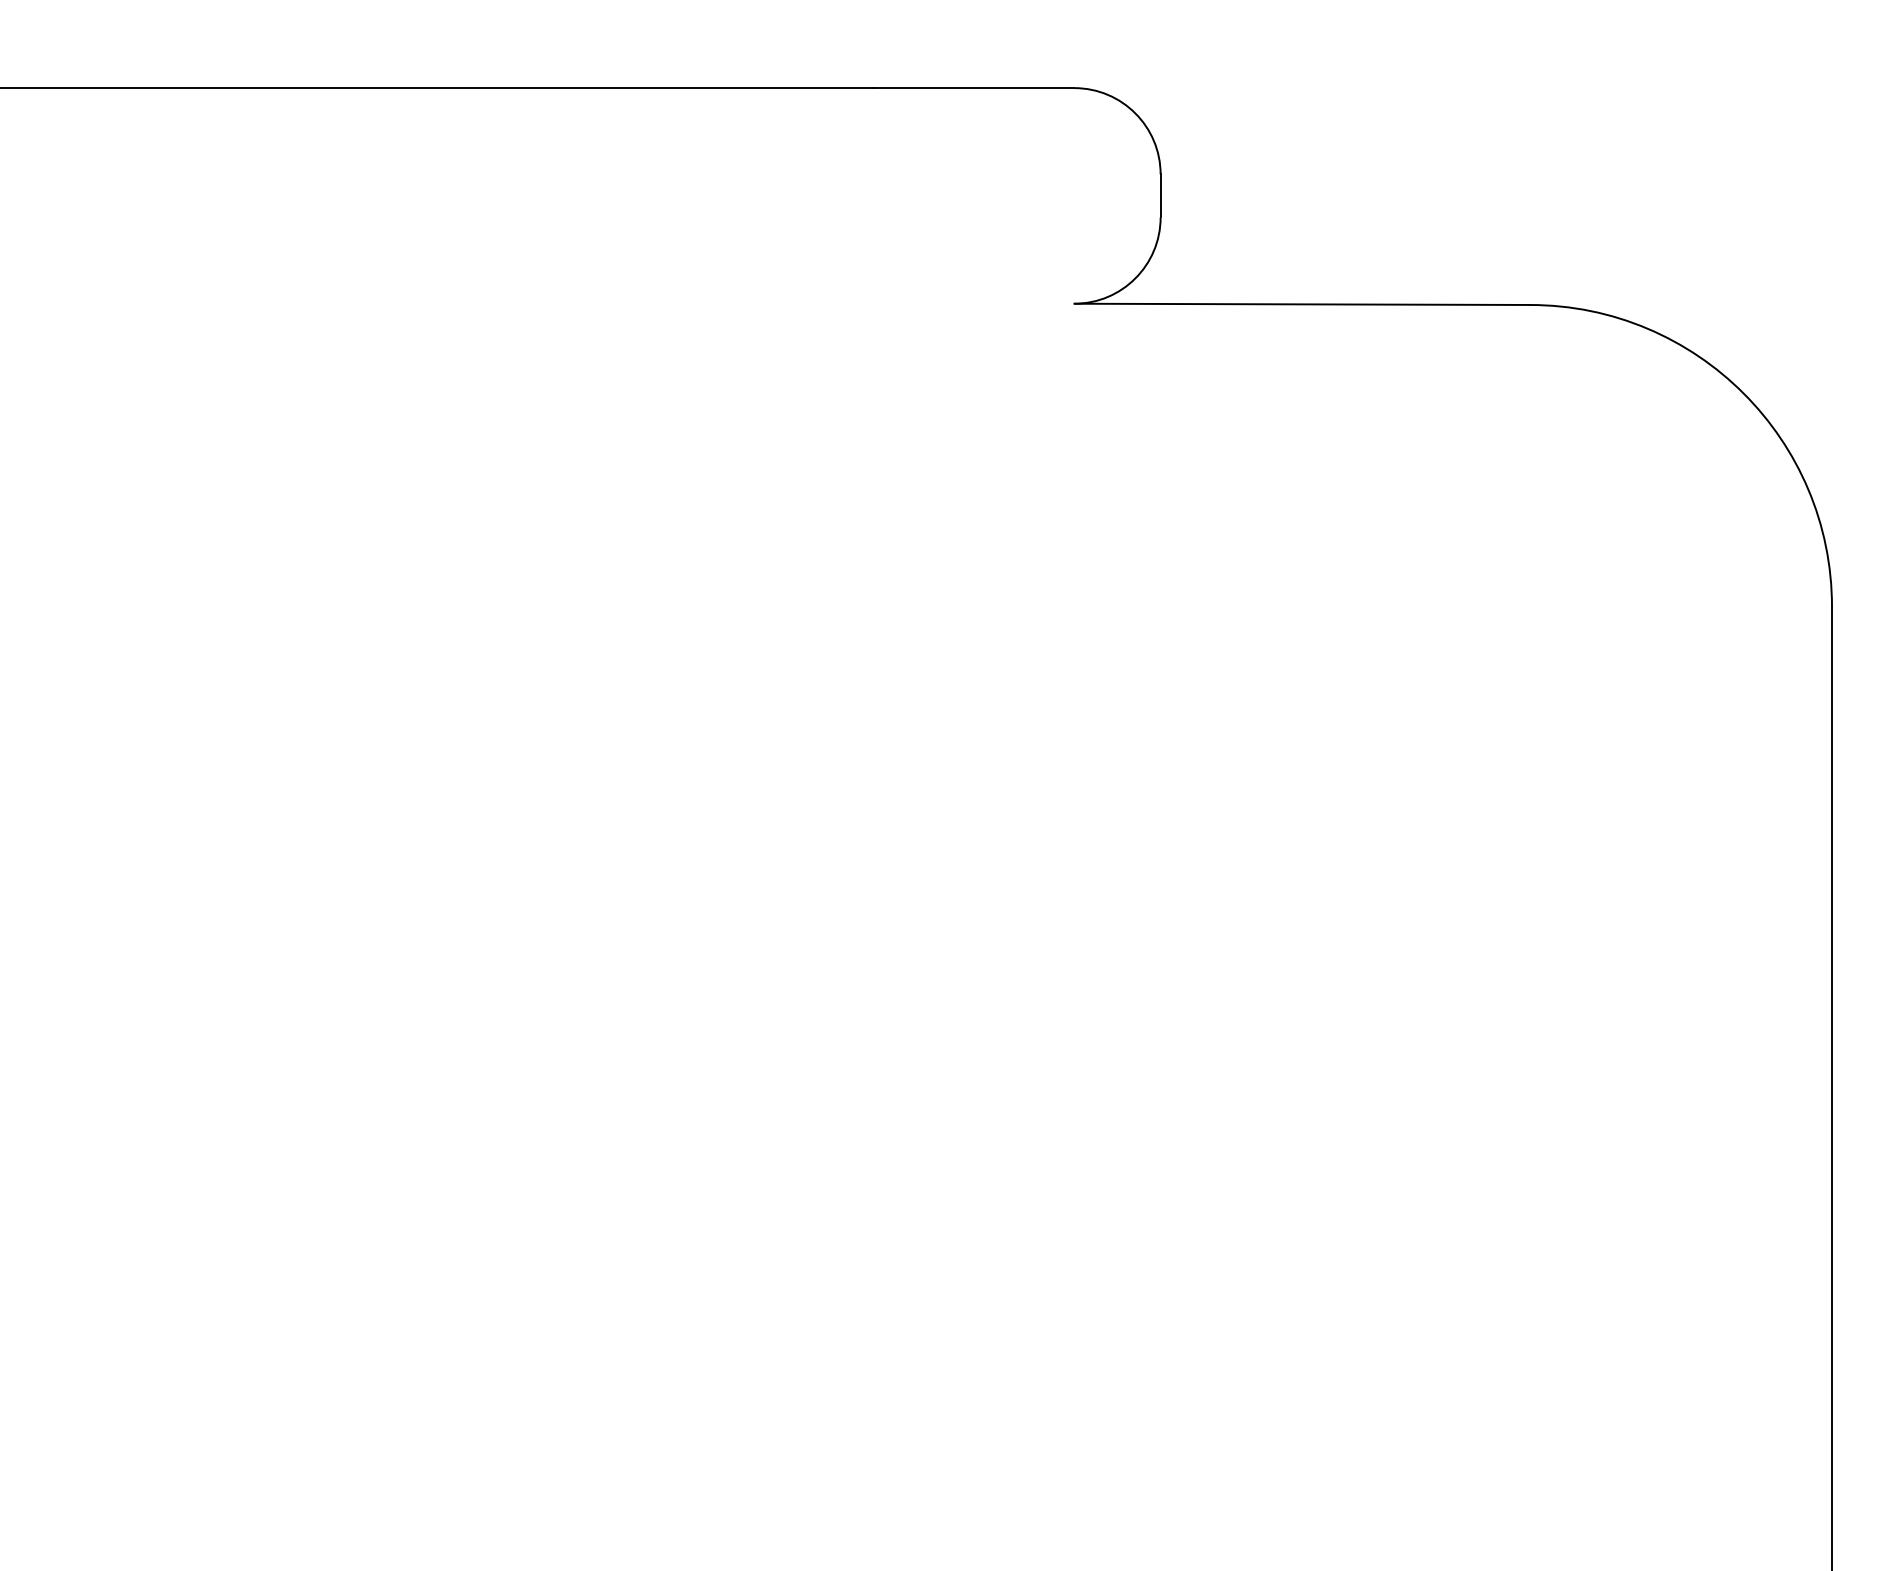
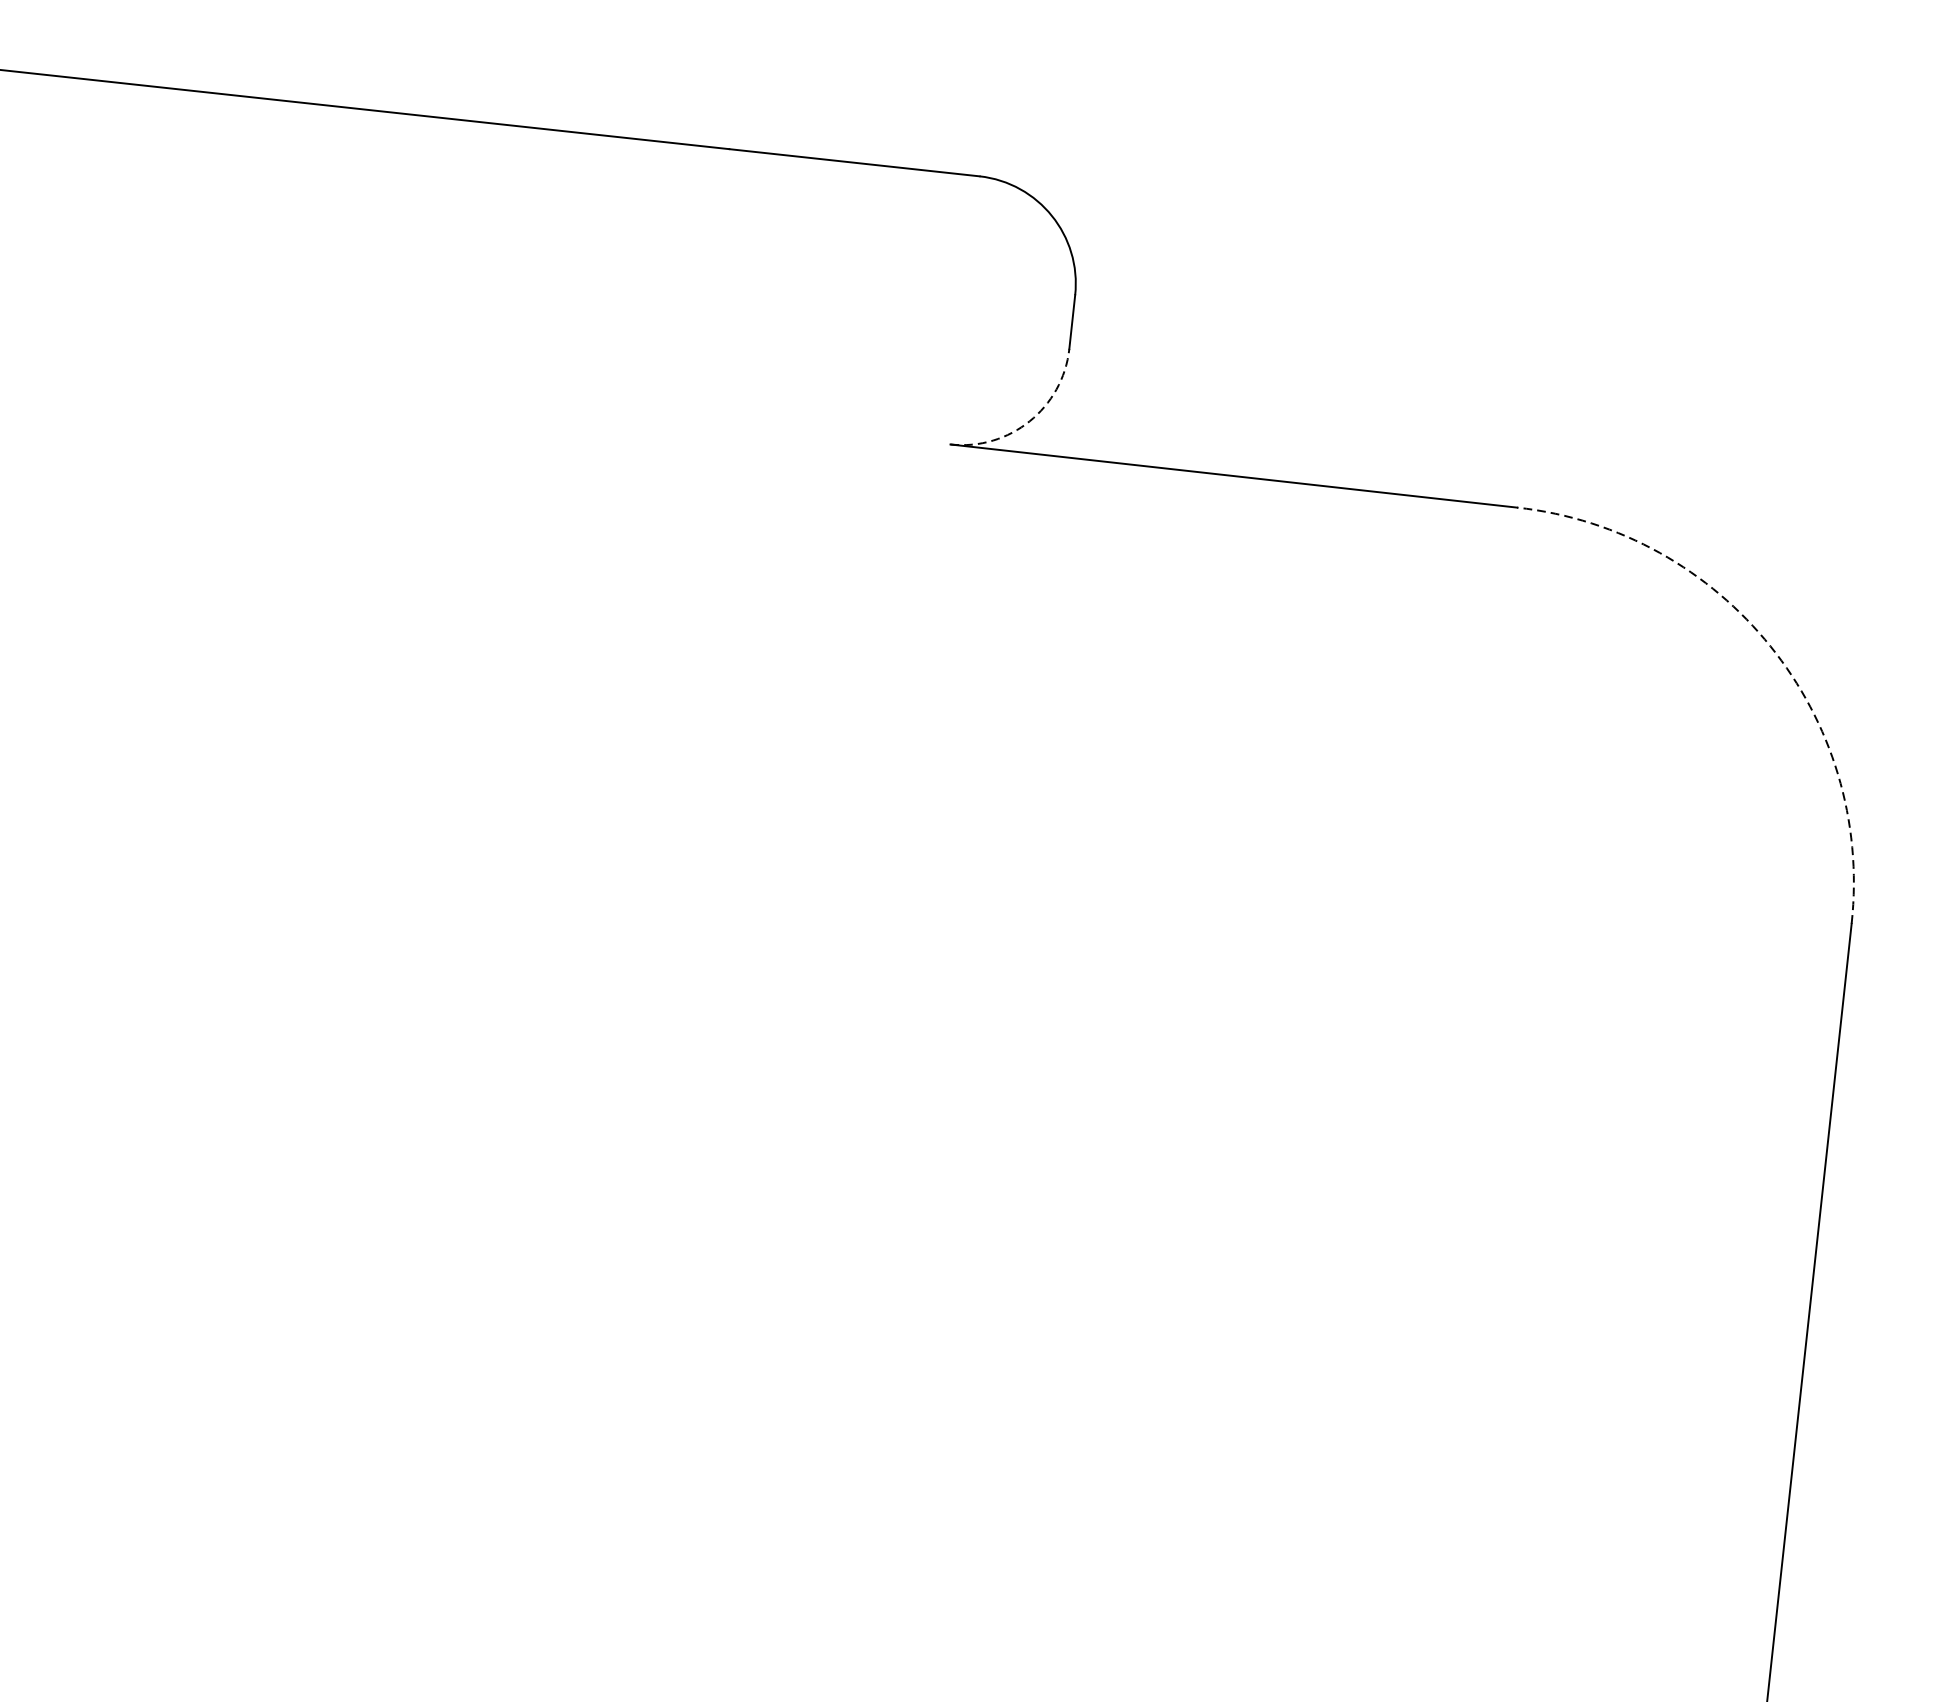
arc: (1135, 278) -> (1029, 421), solid -> dashed
arc: (1743, 393) -> (1770, 646), solid -> dashed

